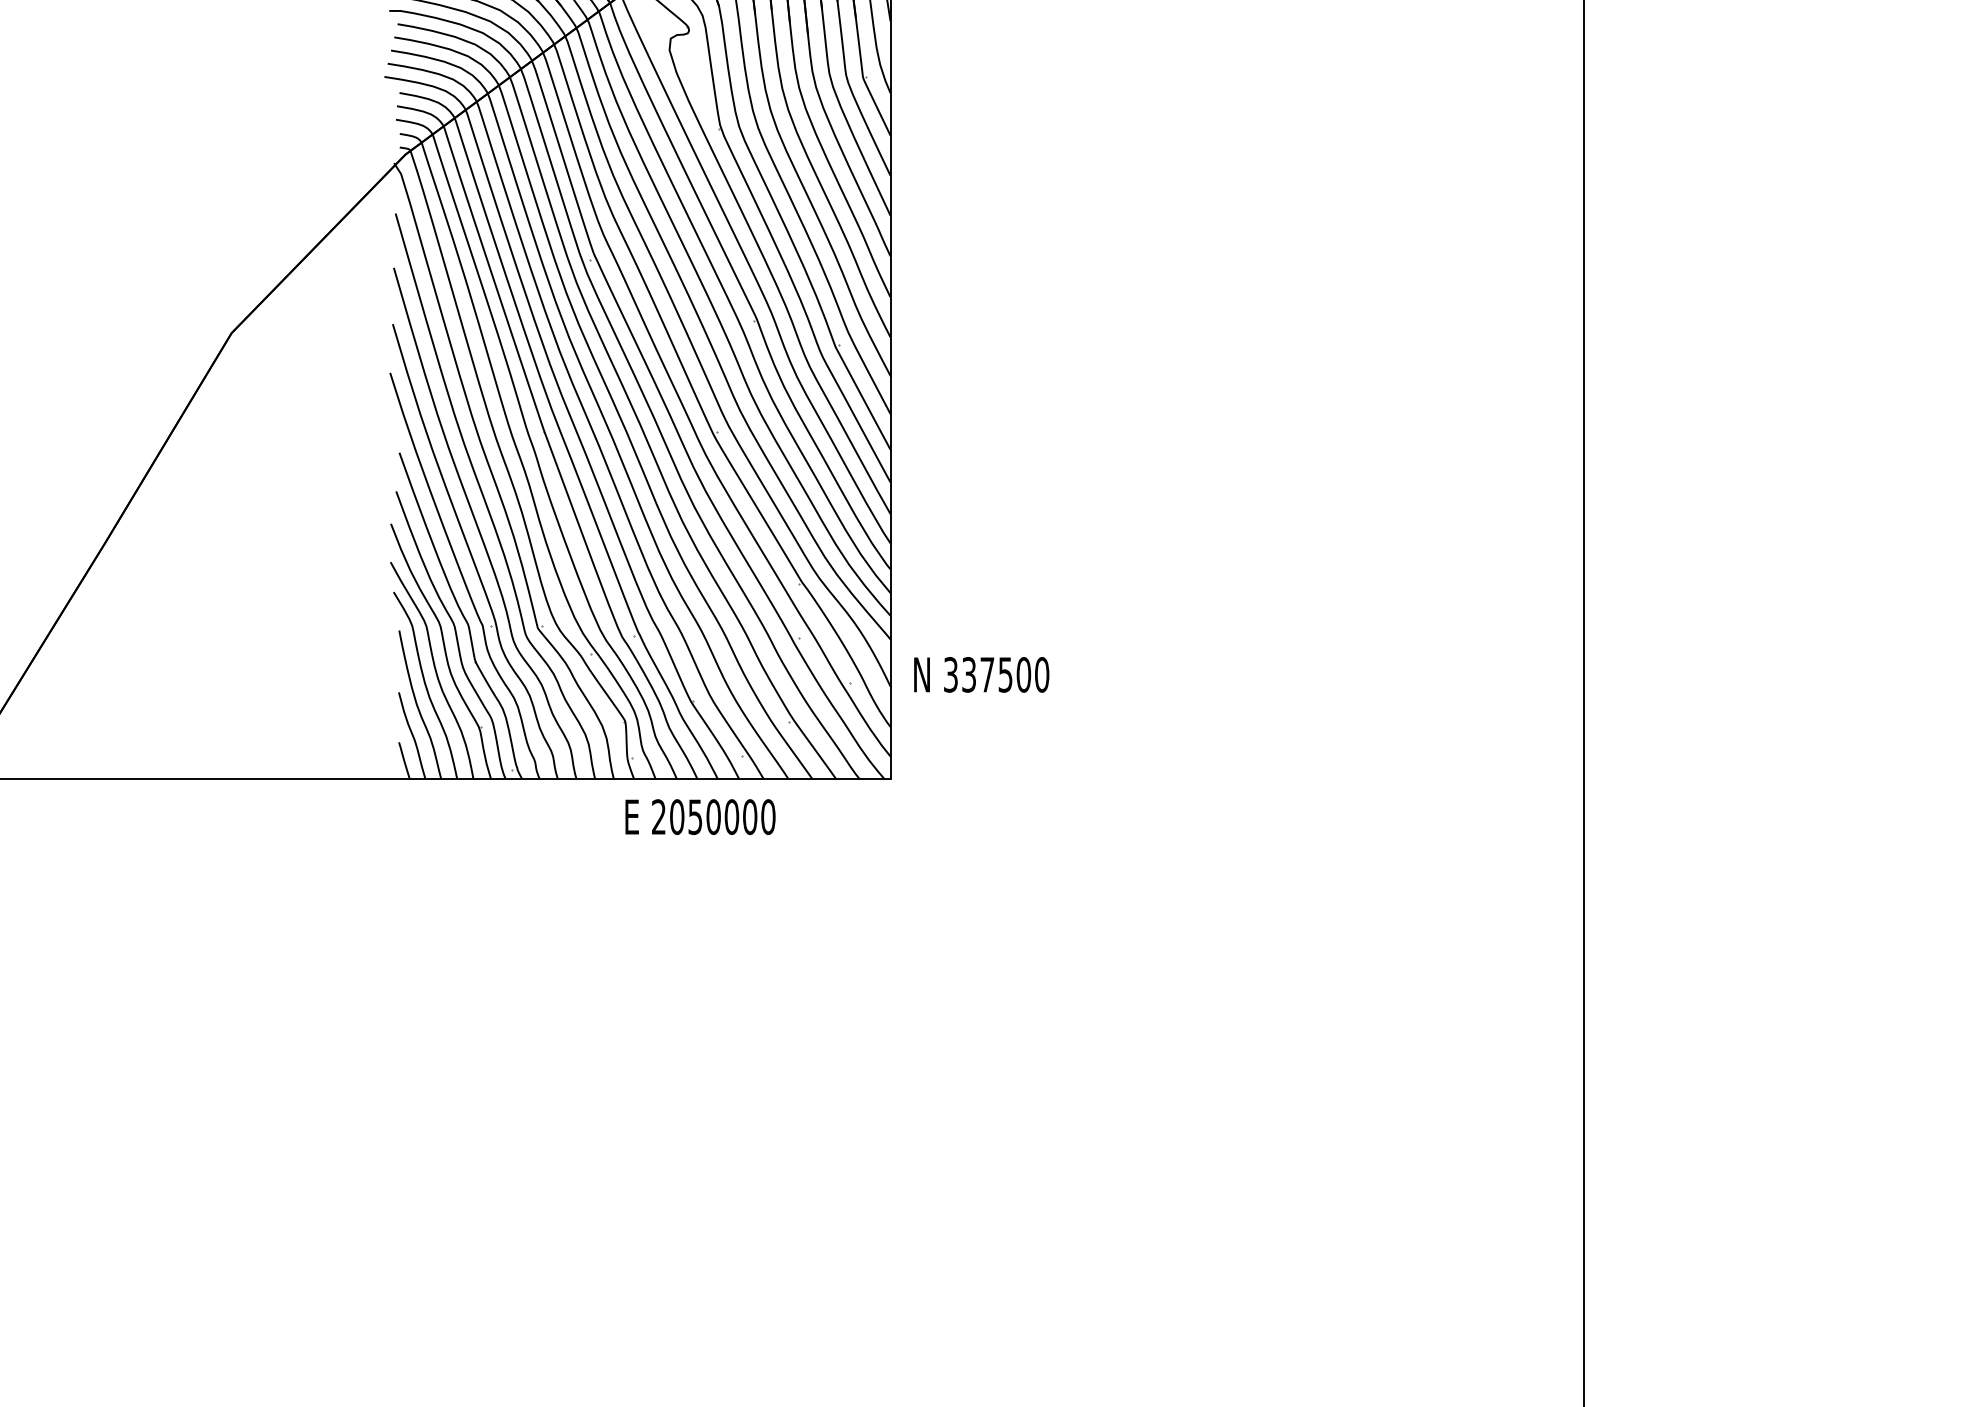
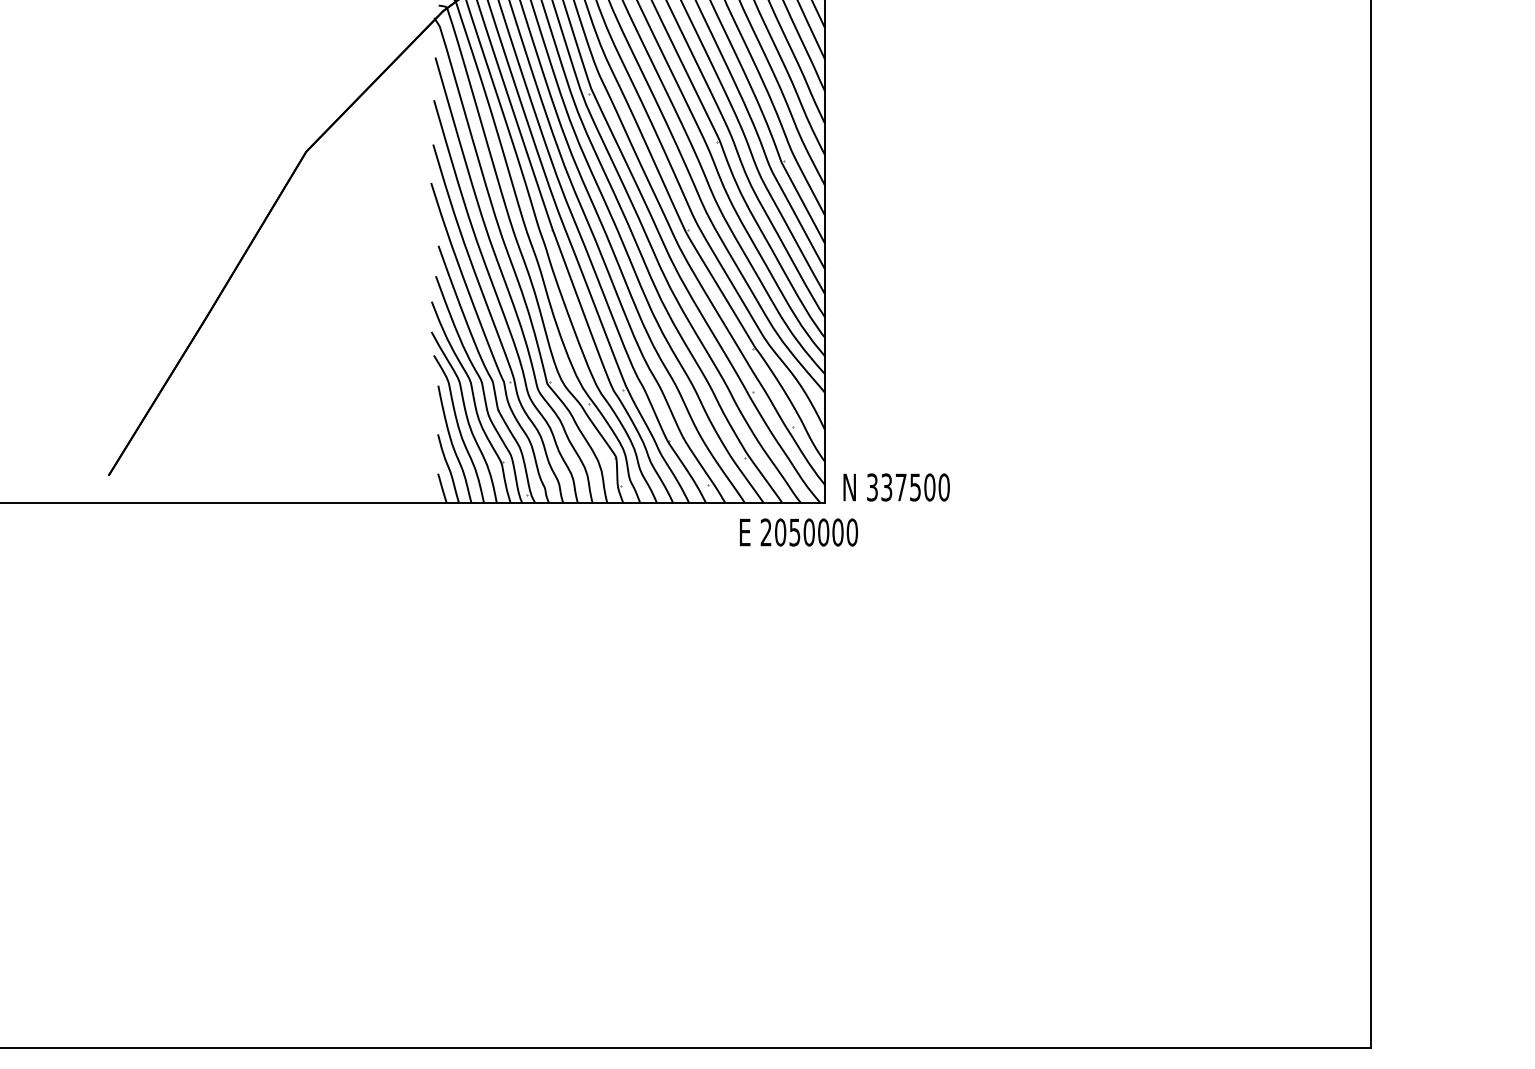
text: (981, 674) -> (896, 487), moved
text: (700, 816) -> (798, 532), moved

